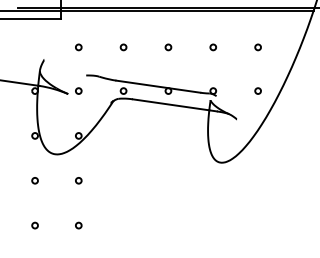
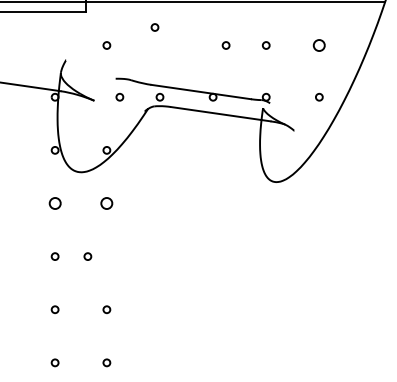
circle: (123, 47) -> (154, 27), moved
circle: (167, 47) -> (225, 45), moved
circle: (258, 47) -> (319, 45), size x1.6
circle: (78, 90) -> (119, 96), moved
circle: (34, 180) -> (54, 203), size x1.6
circle: (78, 180) -> (106, 203), size x1.6
circle: (78, 225) -> (87, 256), moved

